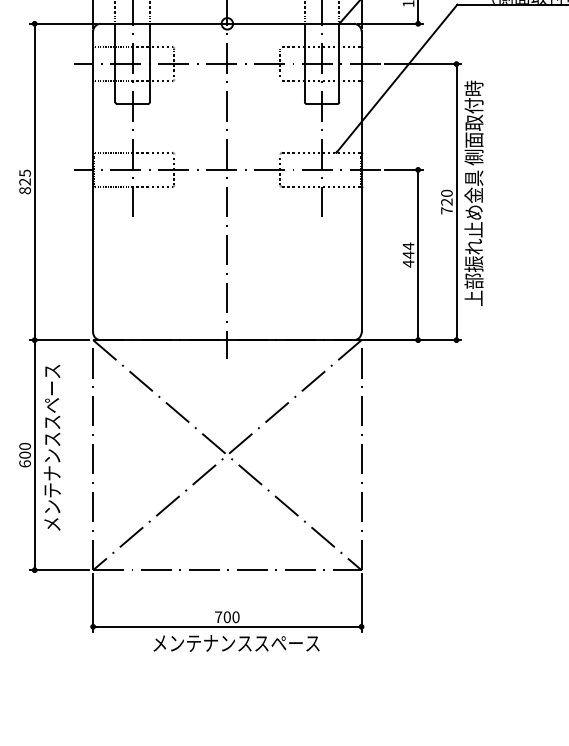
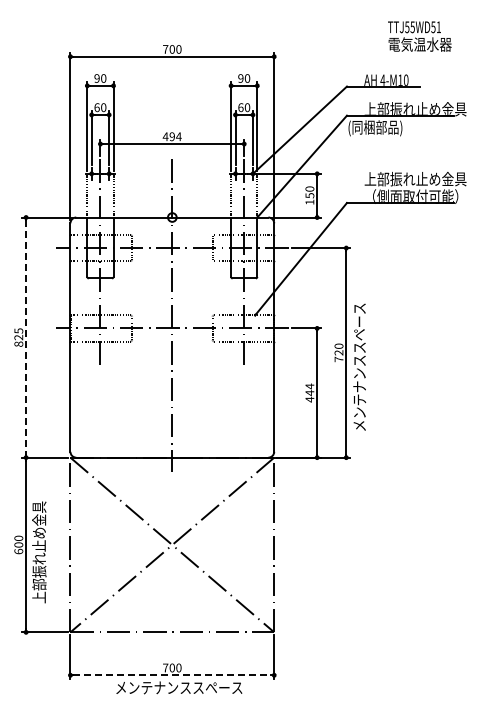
line: (35, 183) -> (26, 338), solid -> dashed
text: (473, 192) -> (359, 345), 上部振れ止め金具 側面取付時 -> メンテナンススペース
text: (52, 447) -> (39, 539), メンテナンススペース -> 上部振れ止め金具
line: (227, 627) -> (172, 675), solid -> dashed

